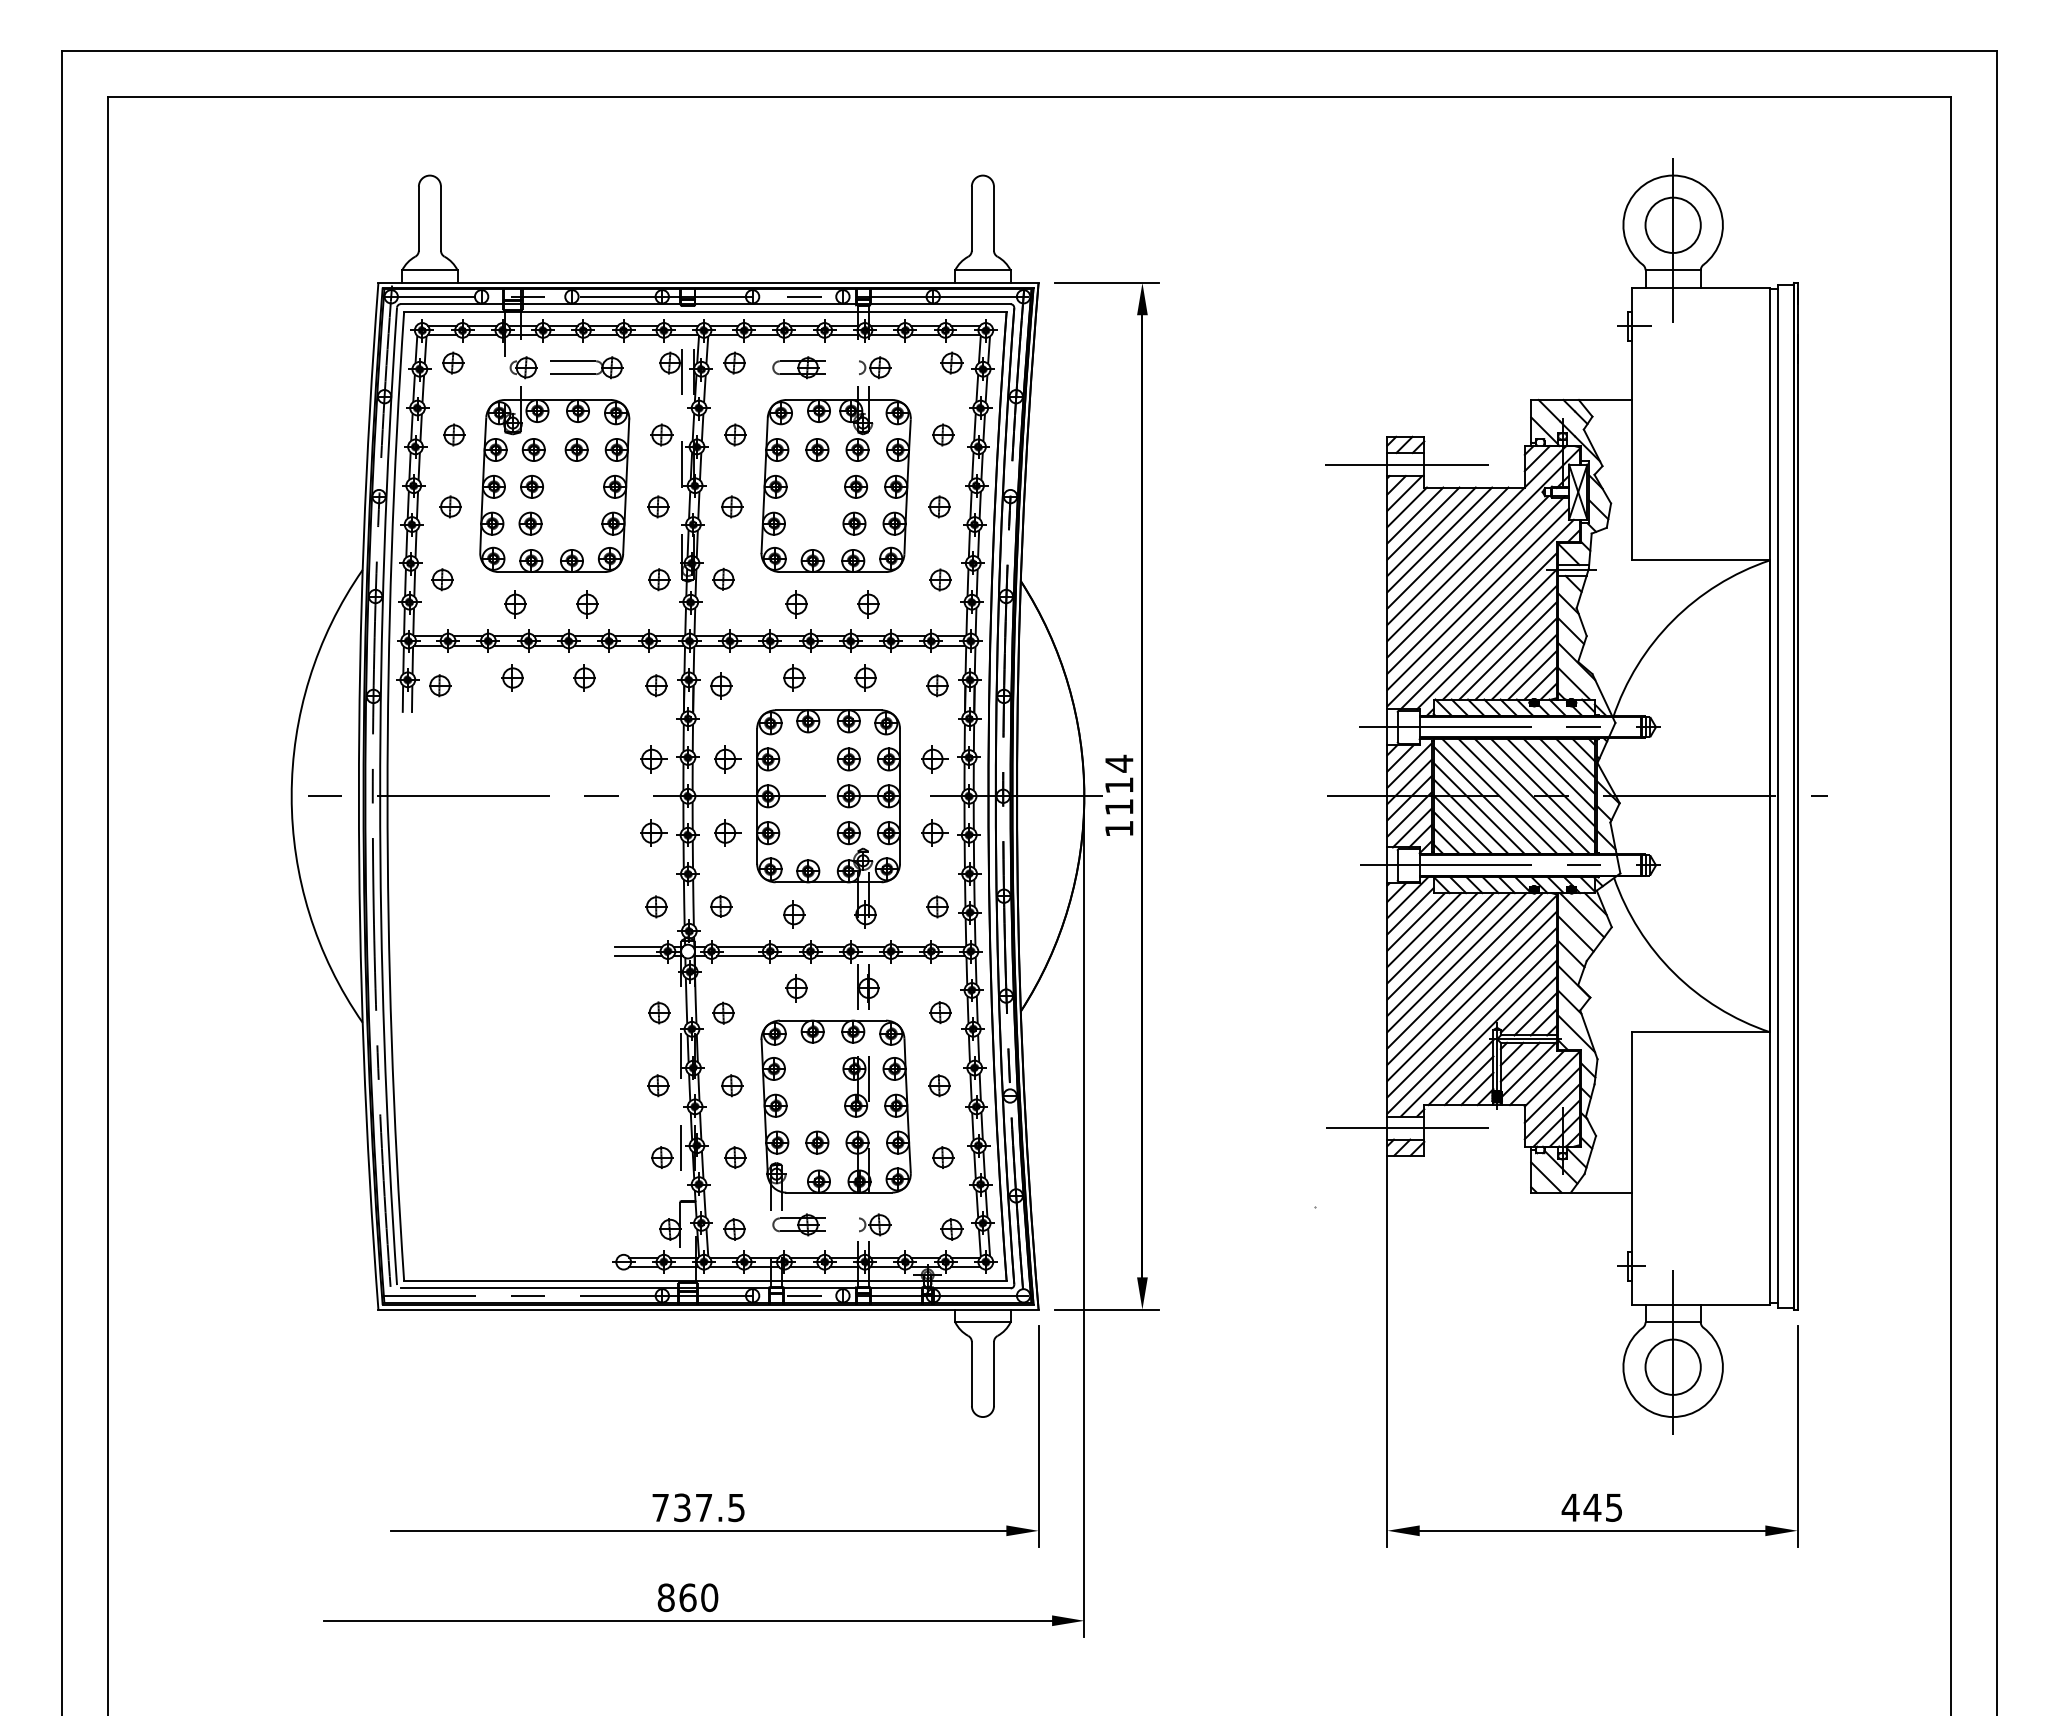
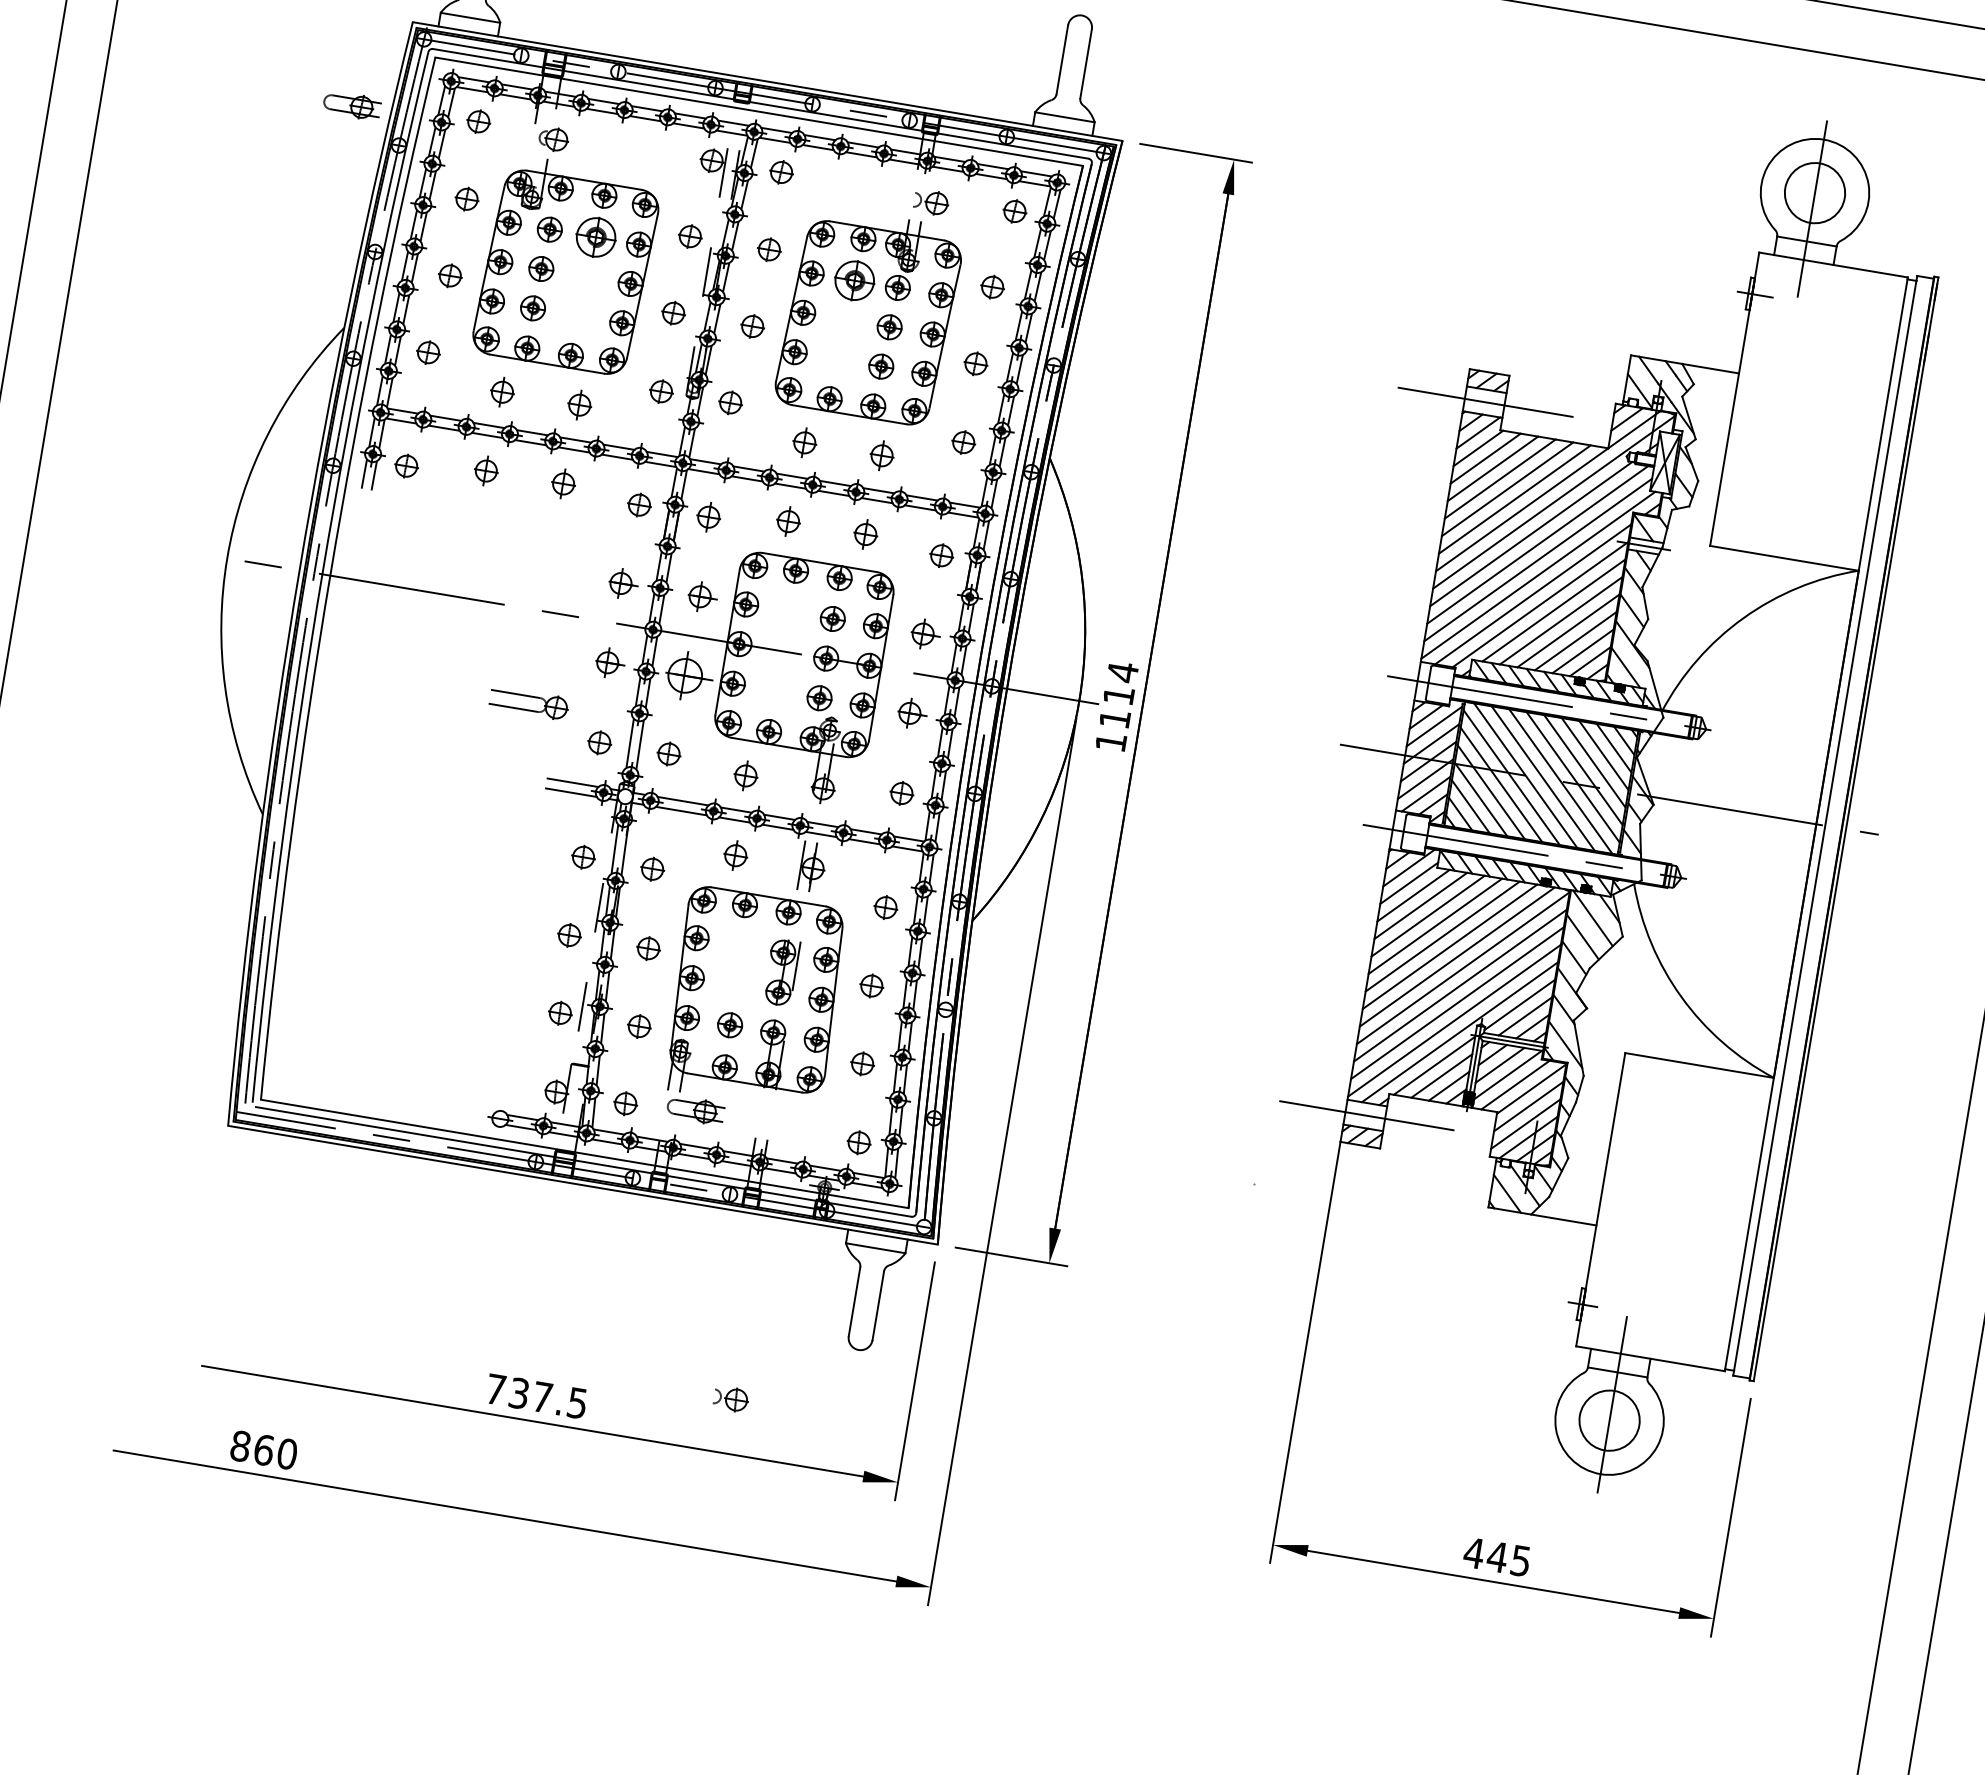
part: (586, 367) -> (528, 703), moved
part: (798, 367) -> (351, 105), moved
part: (576, 449) -> (595, 236), size x1.6
part: (817, 449) -> (854, 280), size x1.6
part: (727, 832) -> (689, 675), size x1.6
part: (875, 1224) -> (731, 1398), moved
text: (687, 1597) -> (263, 1449), moved

